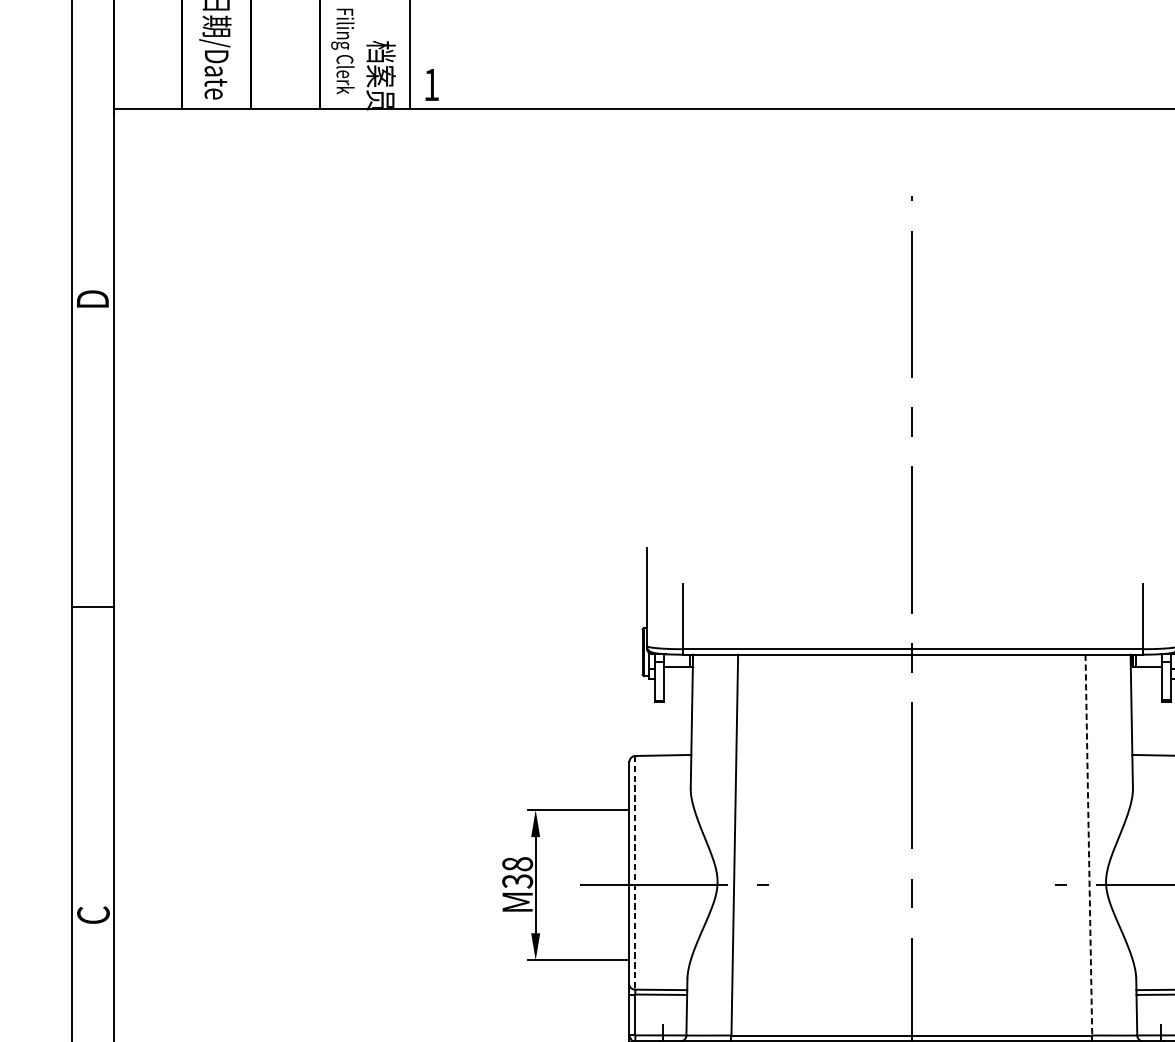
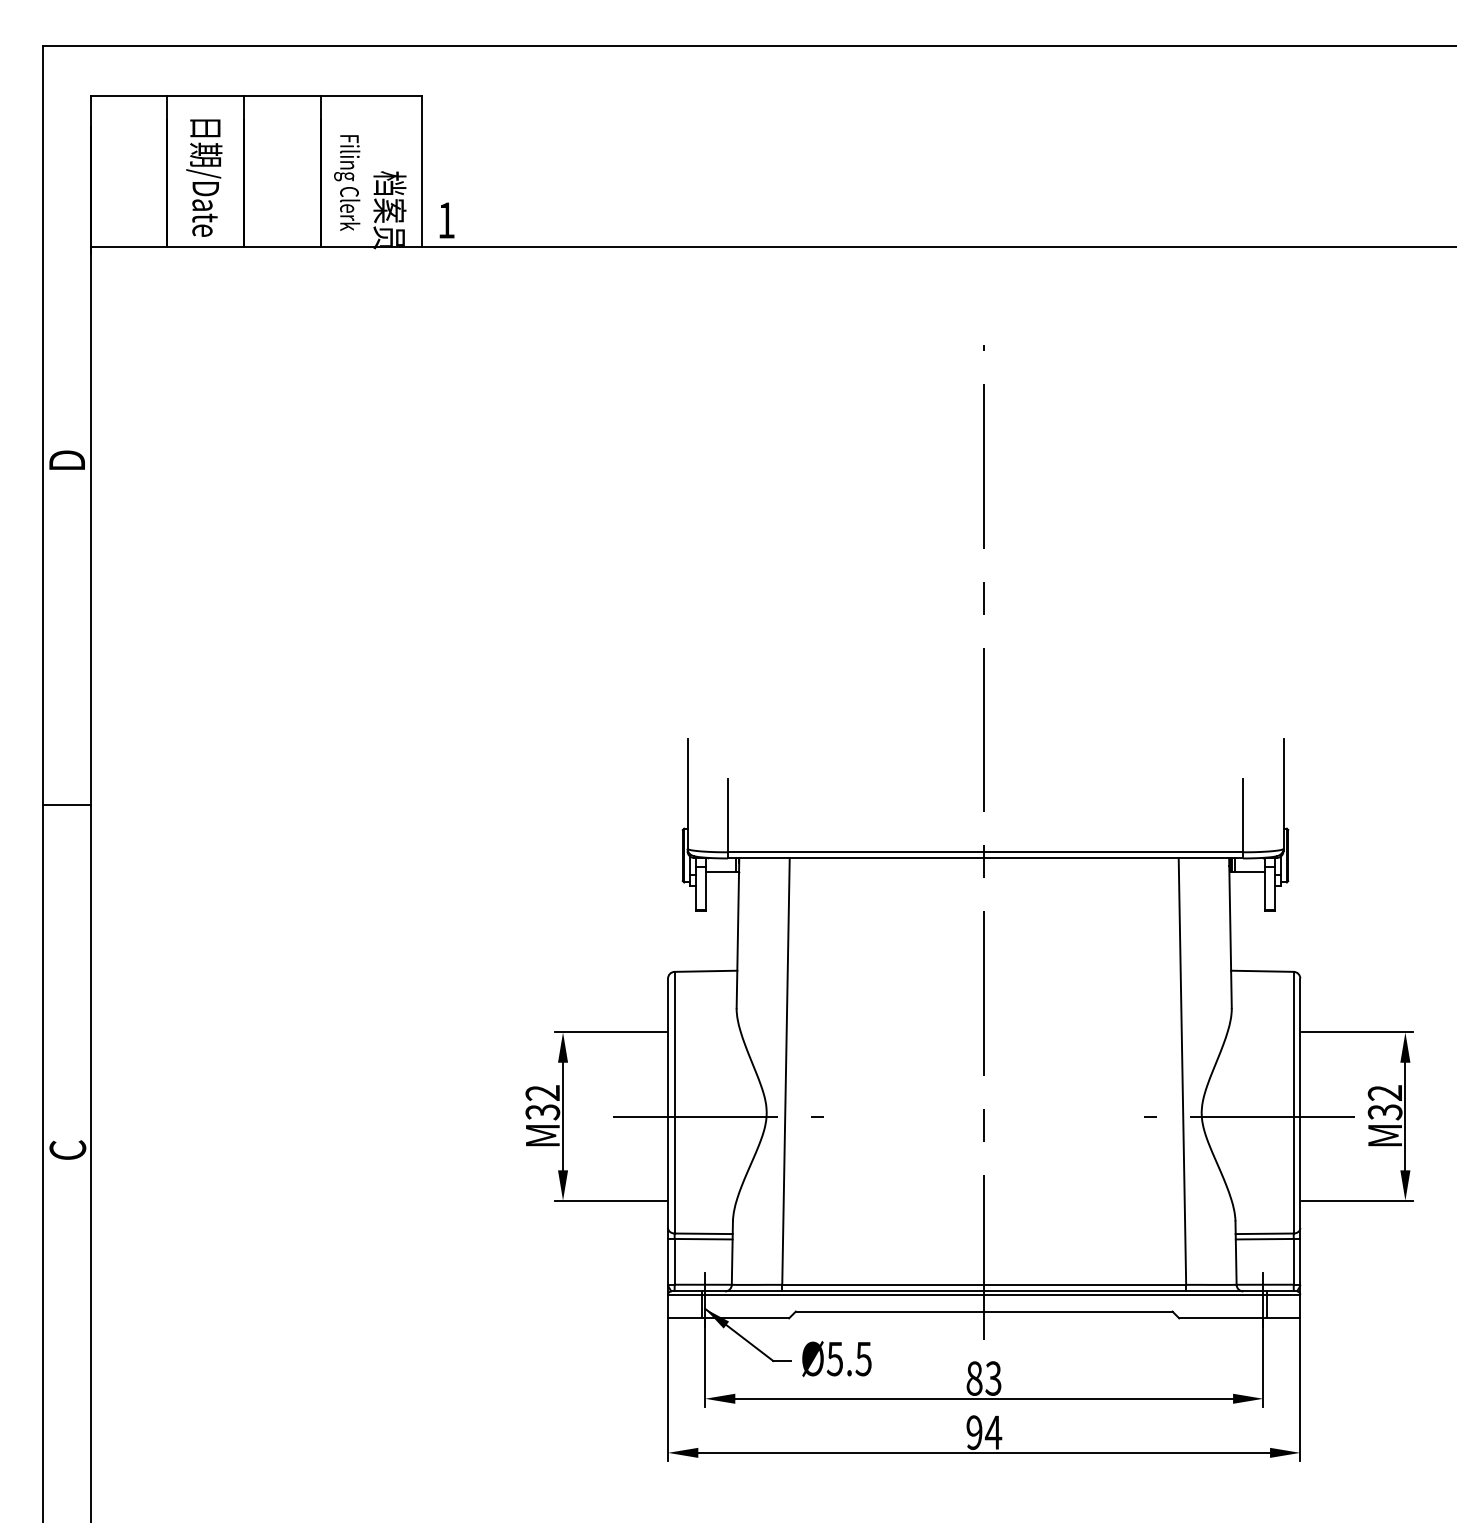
line: (1088, 845) -> (1182, 1072), dashed -> solid
text: (517, 863) -> (542, 1092), M38 -> M32
line: (635, 872) -> (674, 1102), dashed -> solid

